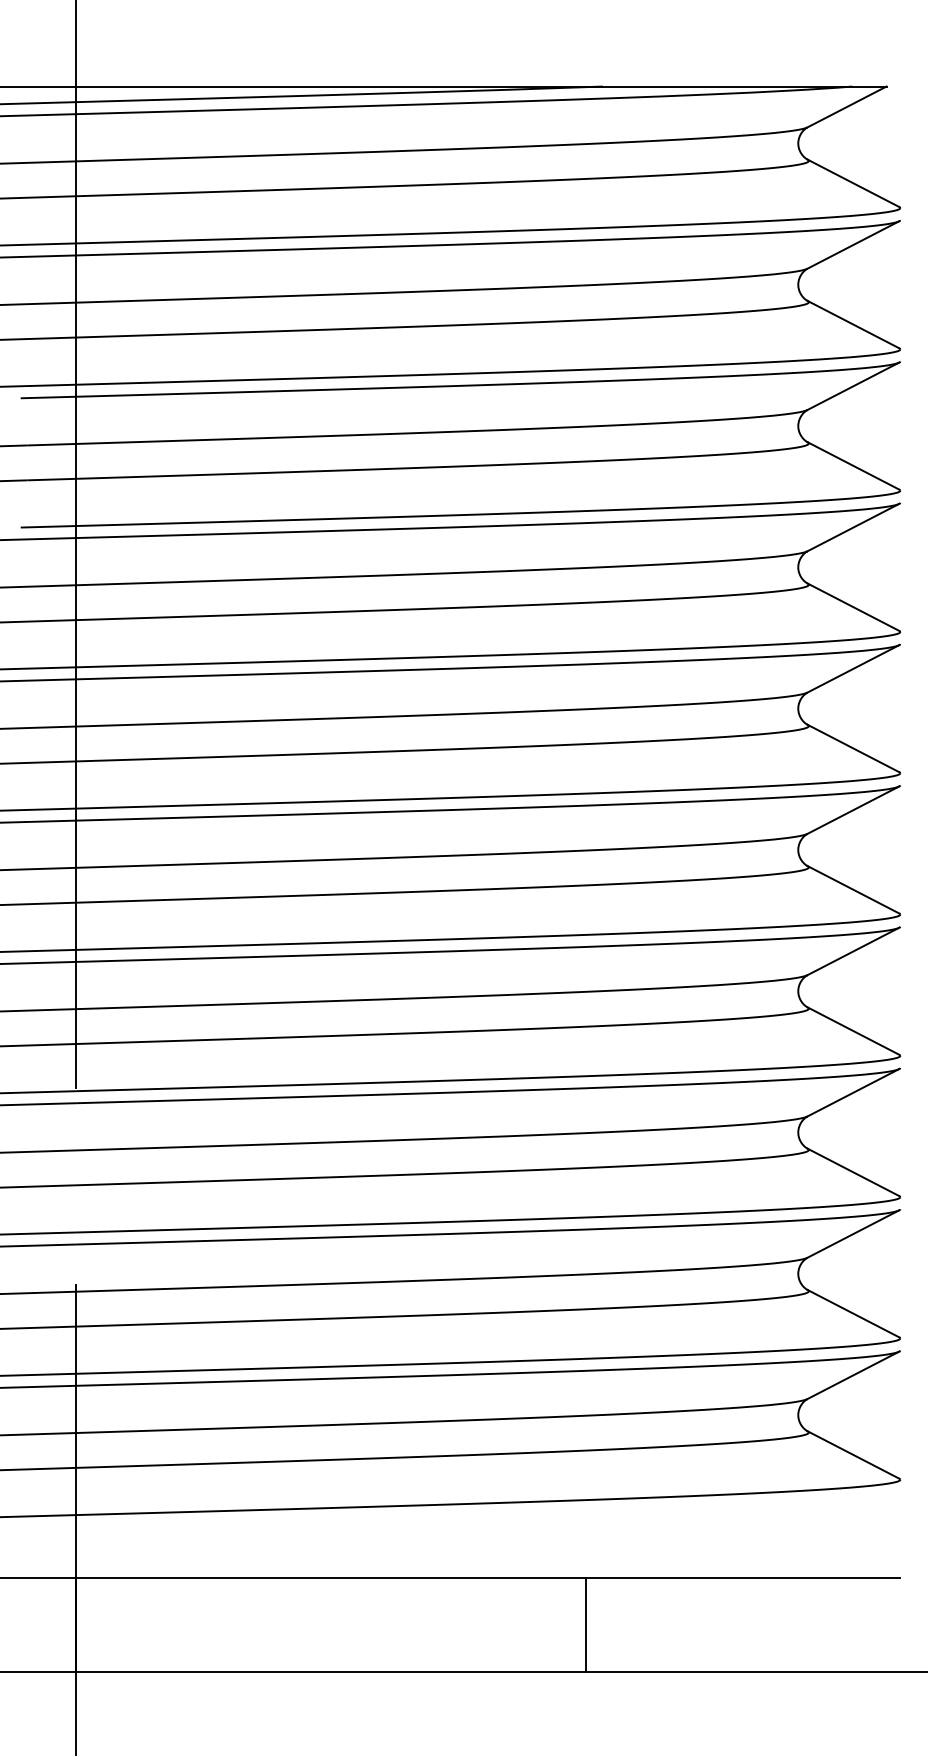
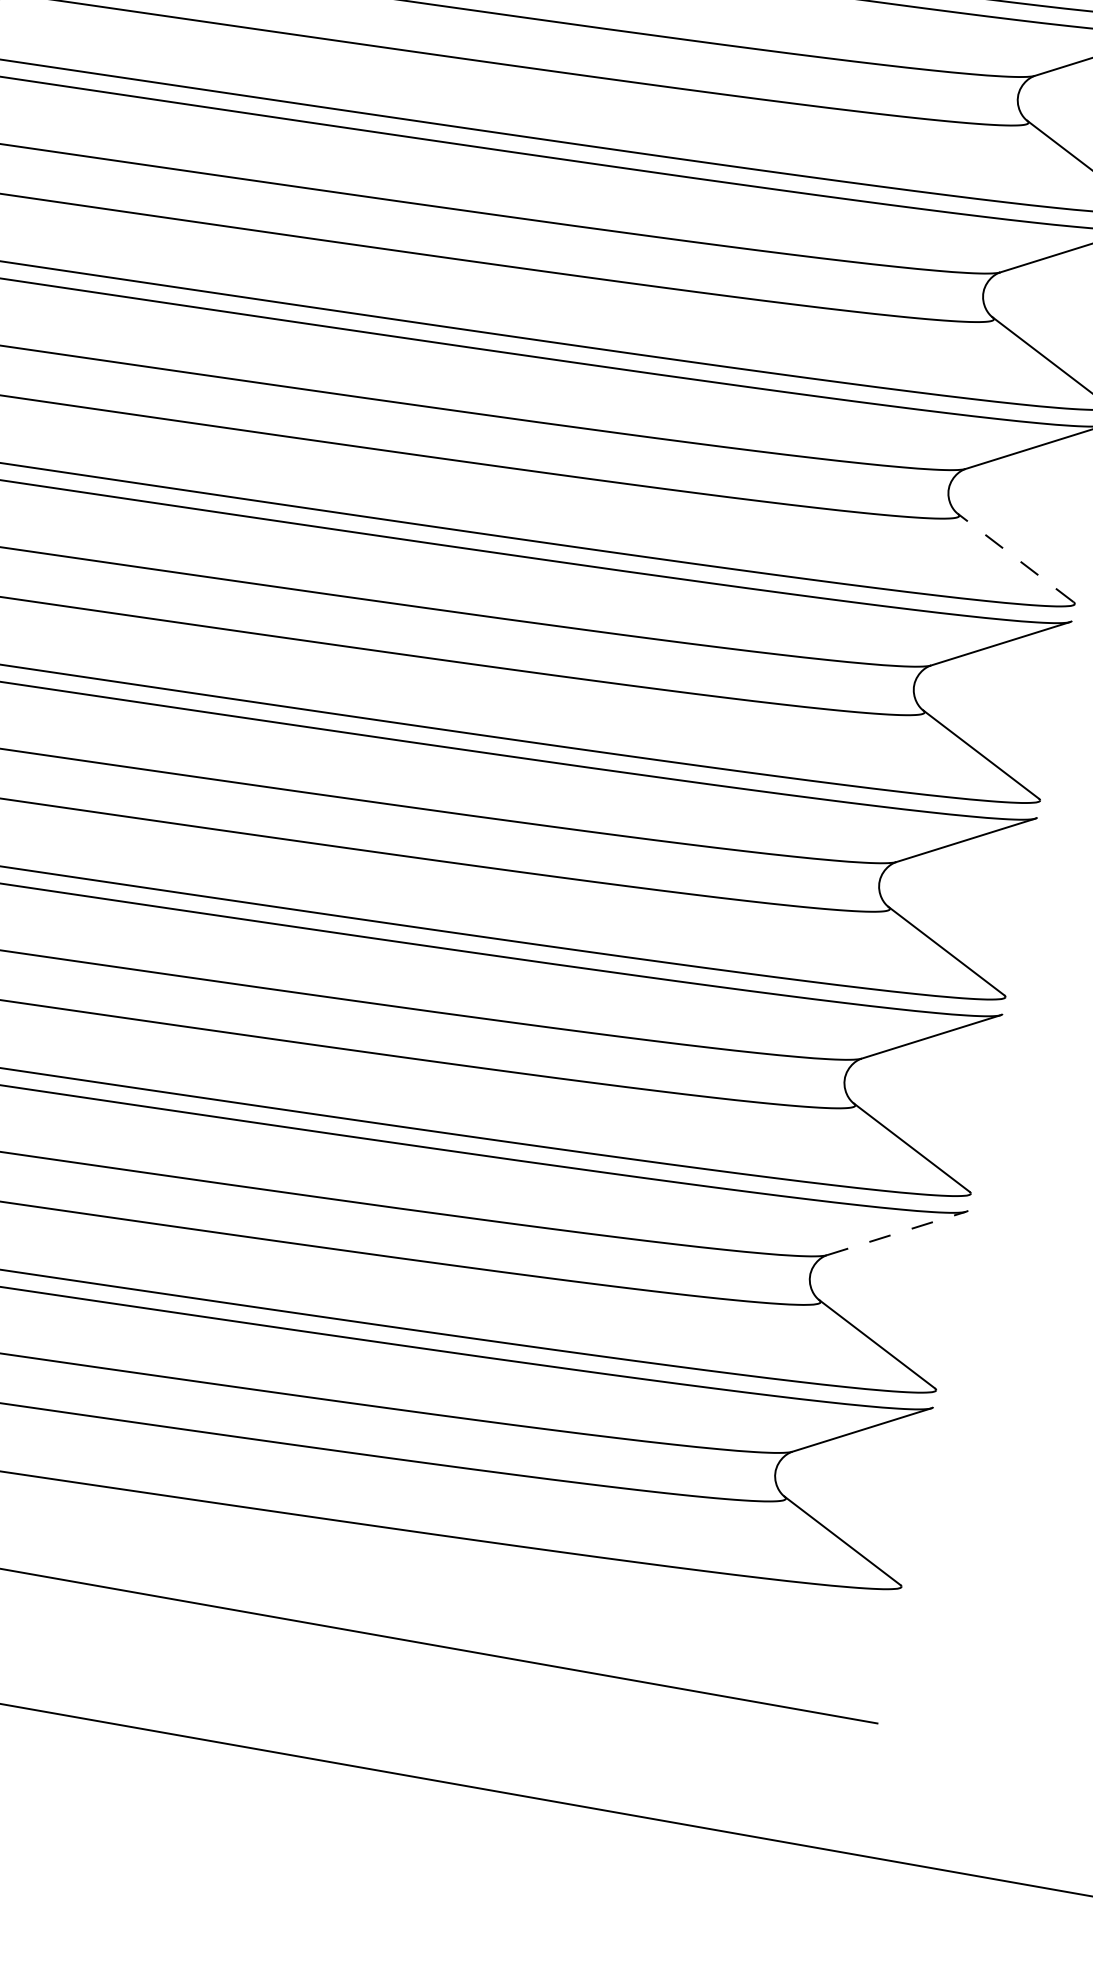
line: (853, 748) -> (1015, 558), solid -> dashed
line: (853, 1234) -> (896, 1234), solid -> dashed
line: (586, 1624) -> (429, 1711), removed

